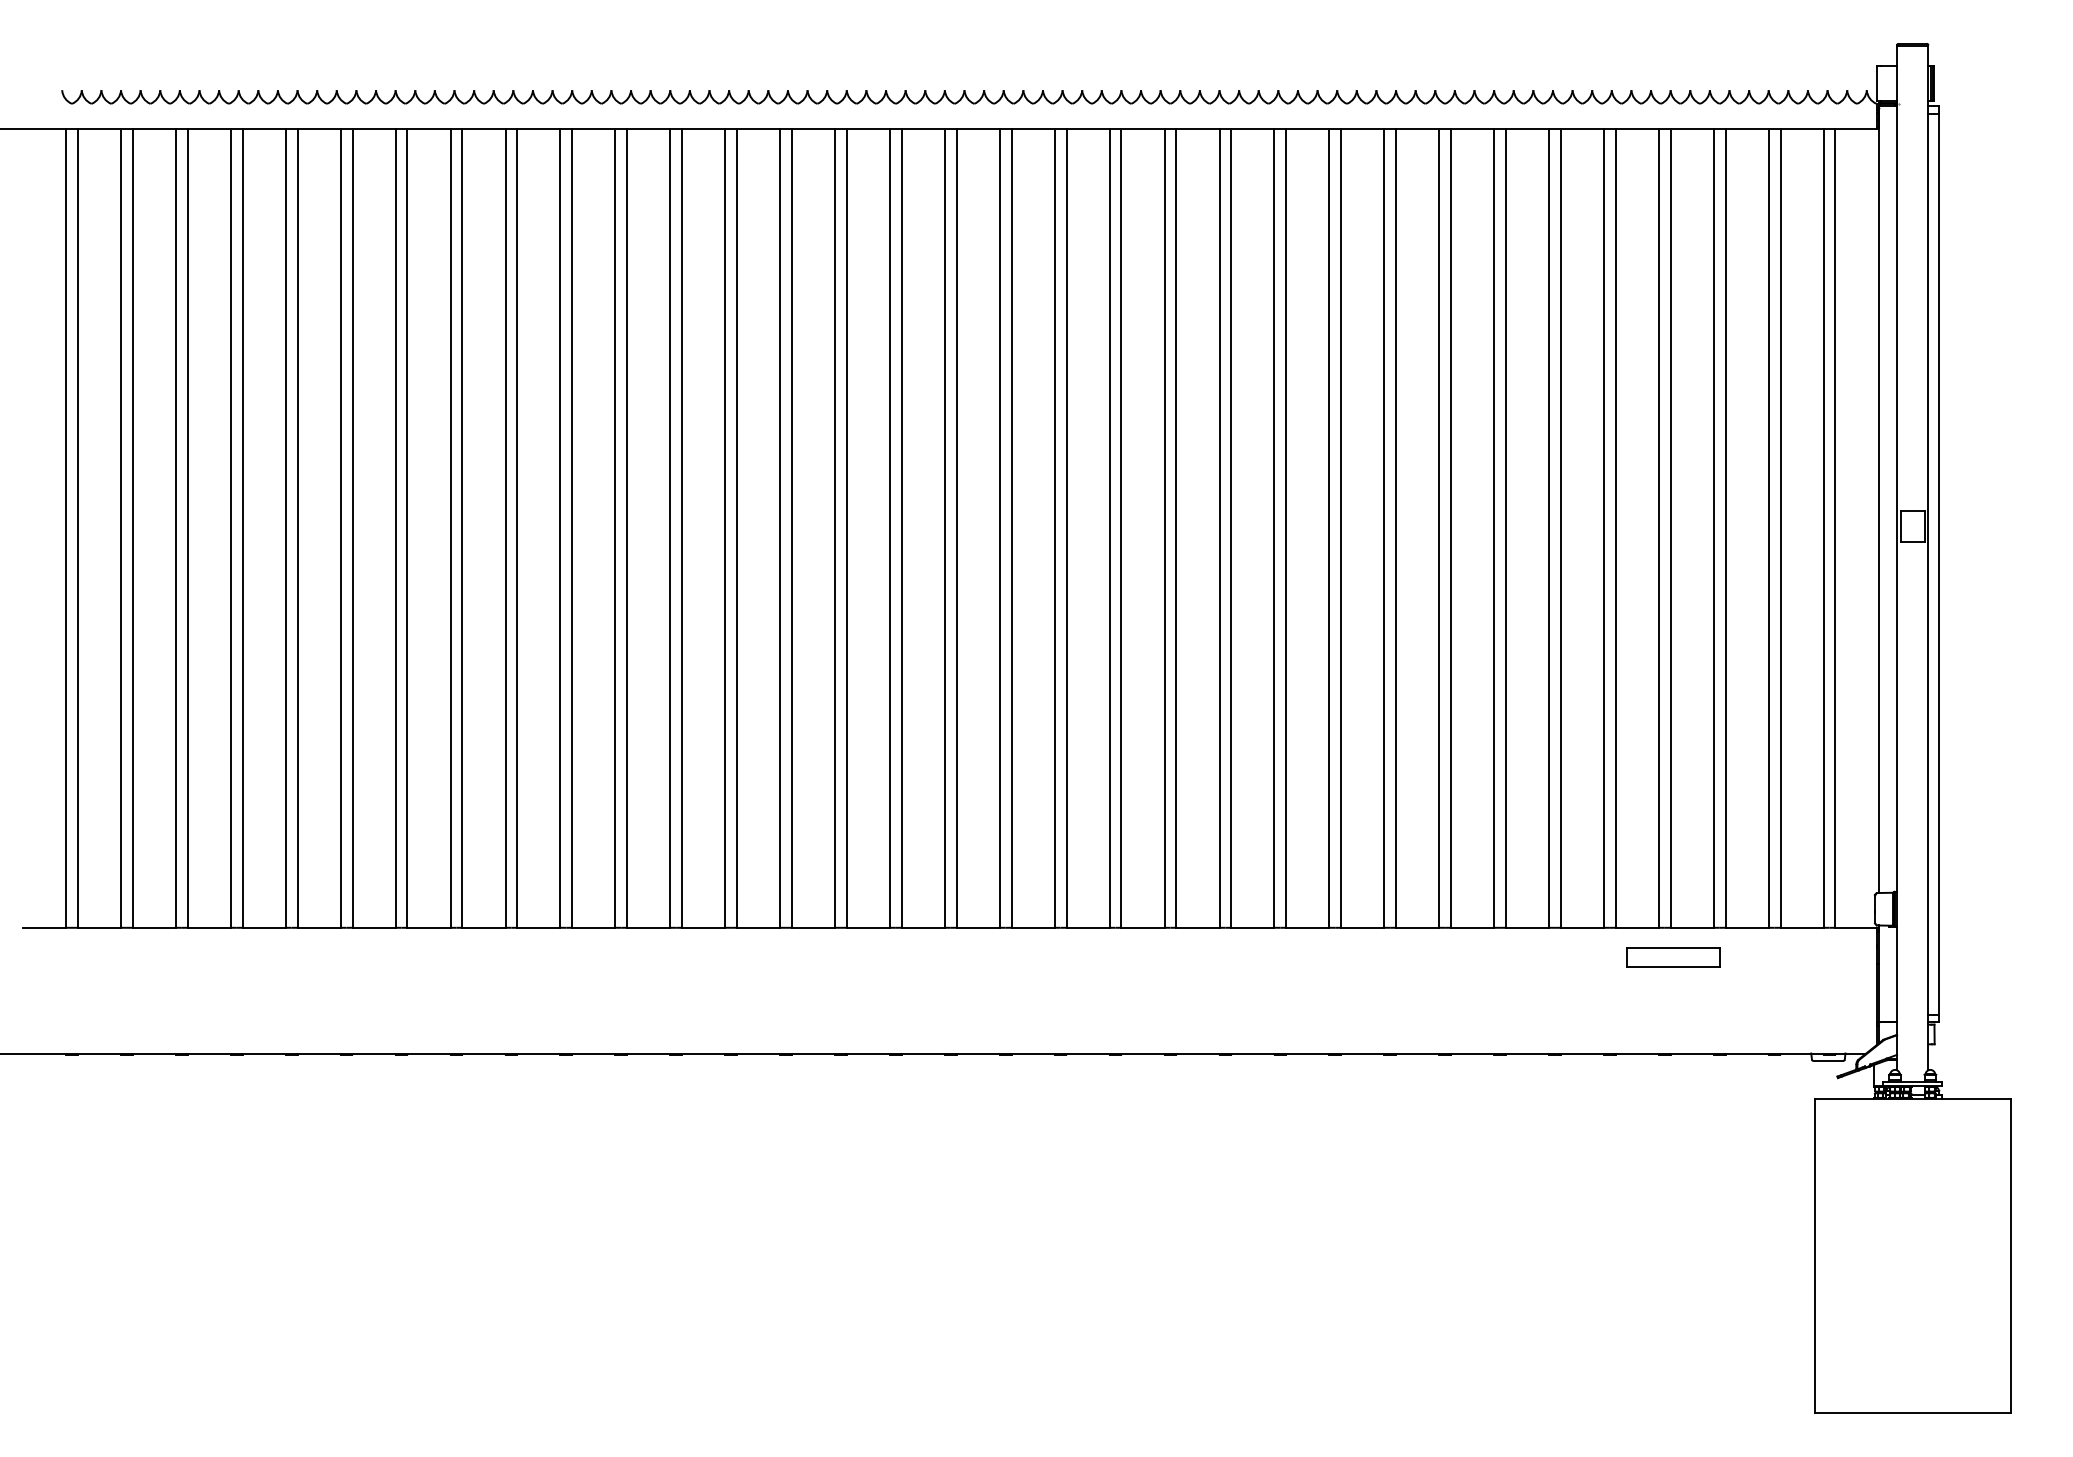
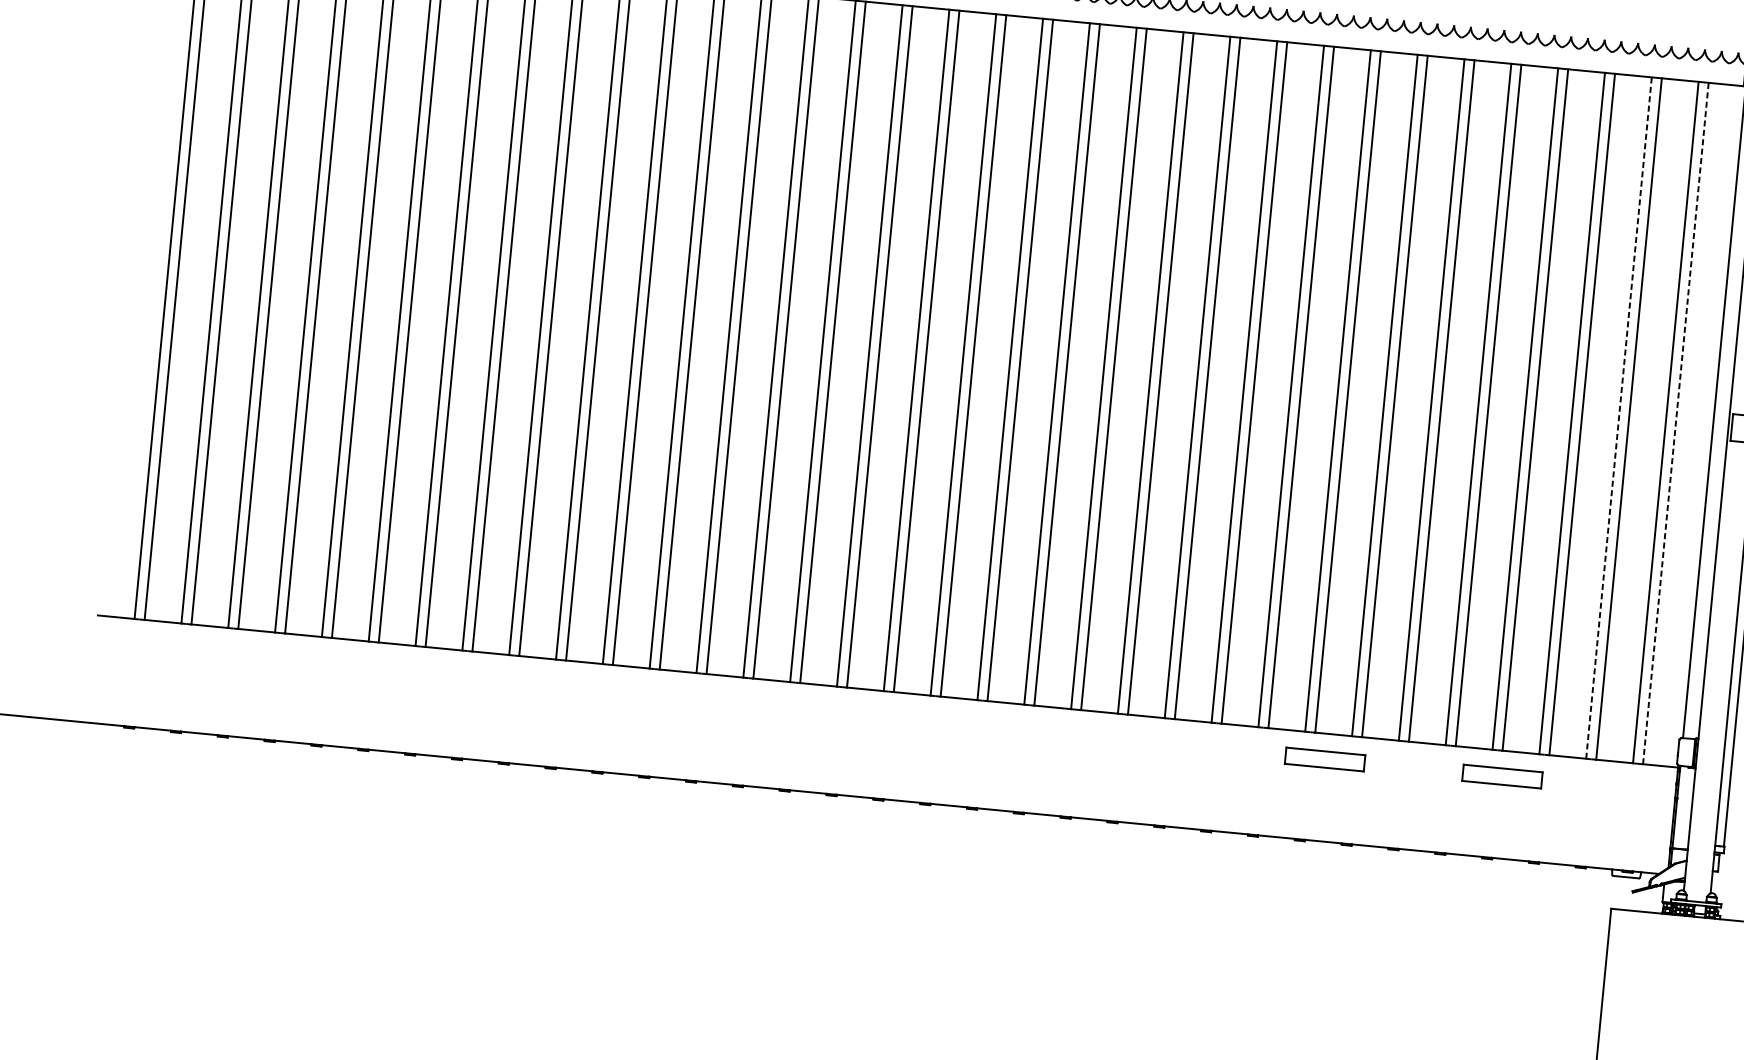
line: (1768, 528) -> (1618, 418), solid -> dashed
line: (1835, 528) -> (1675, 423), solid -> dashed
part: (1465, 957) -> (1325, 759), added

